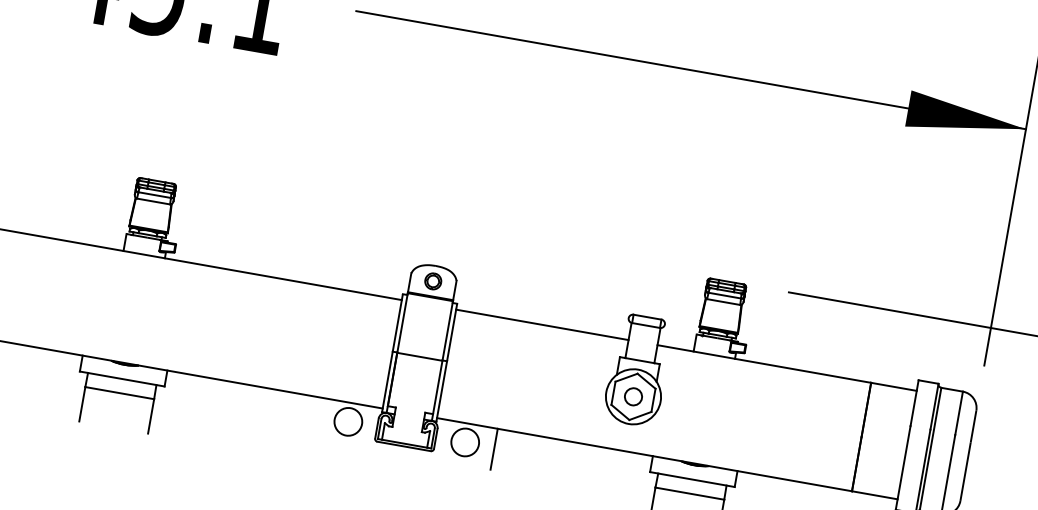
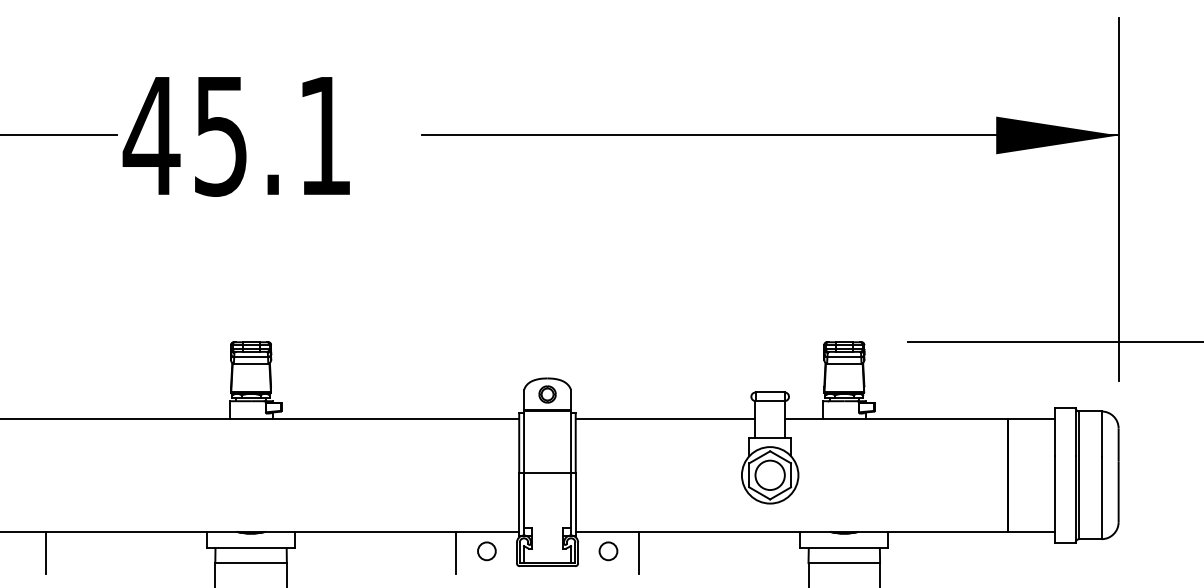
circle: (632, 396) -> (769, 475), size x1.67
line: (318, 417) -> (456, 552), added
circle: (347, 421) -> (486, 551), size x0.62
circle: (465, 442) -> (608, 551), size x0.62

